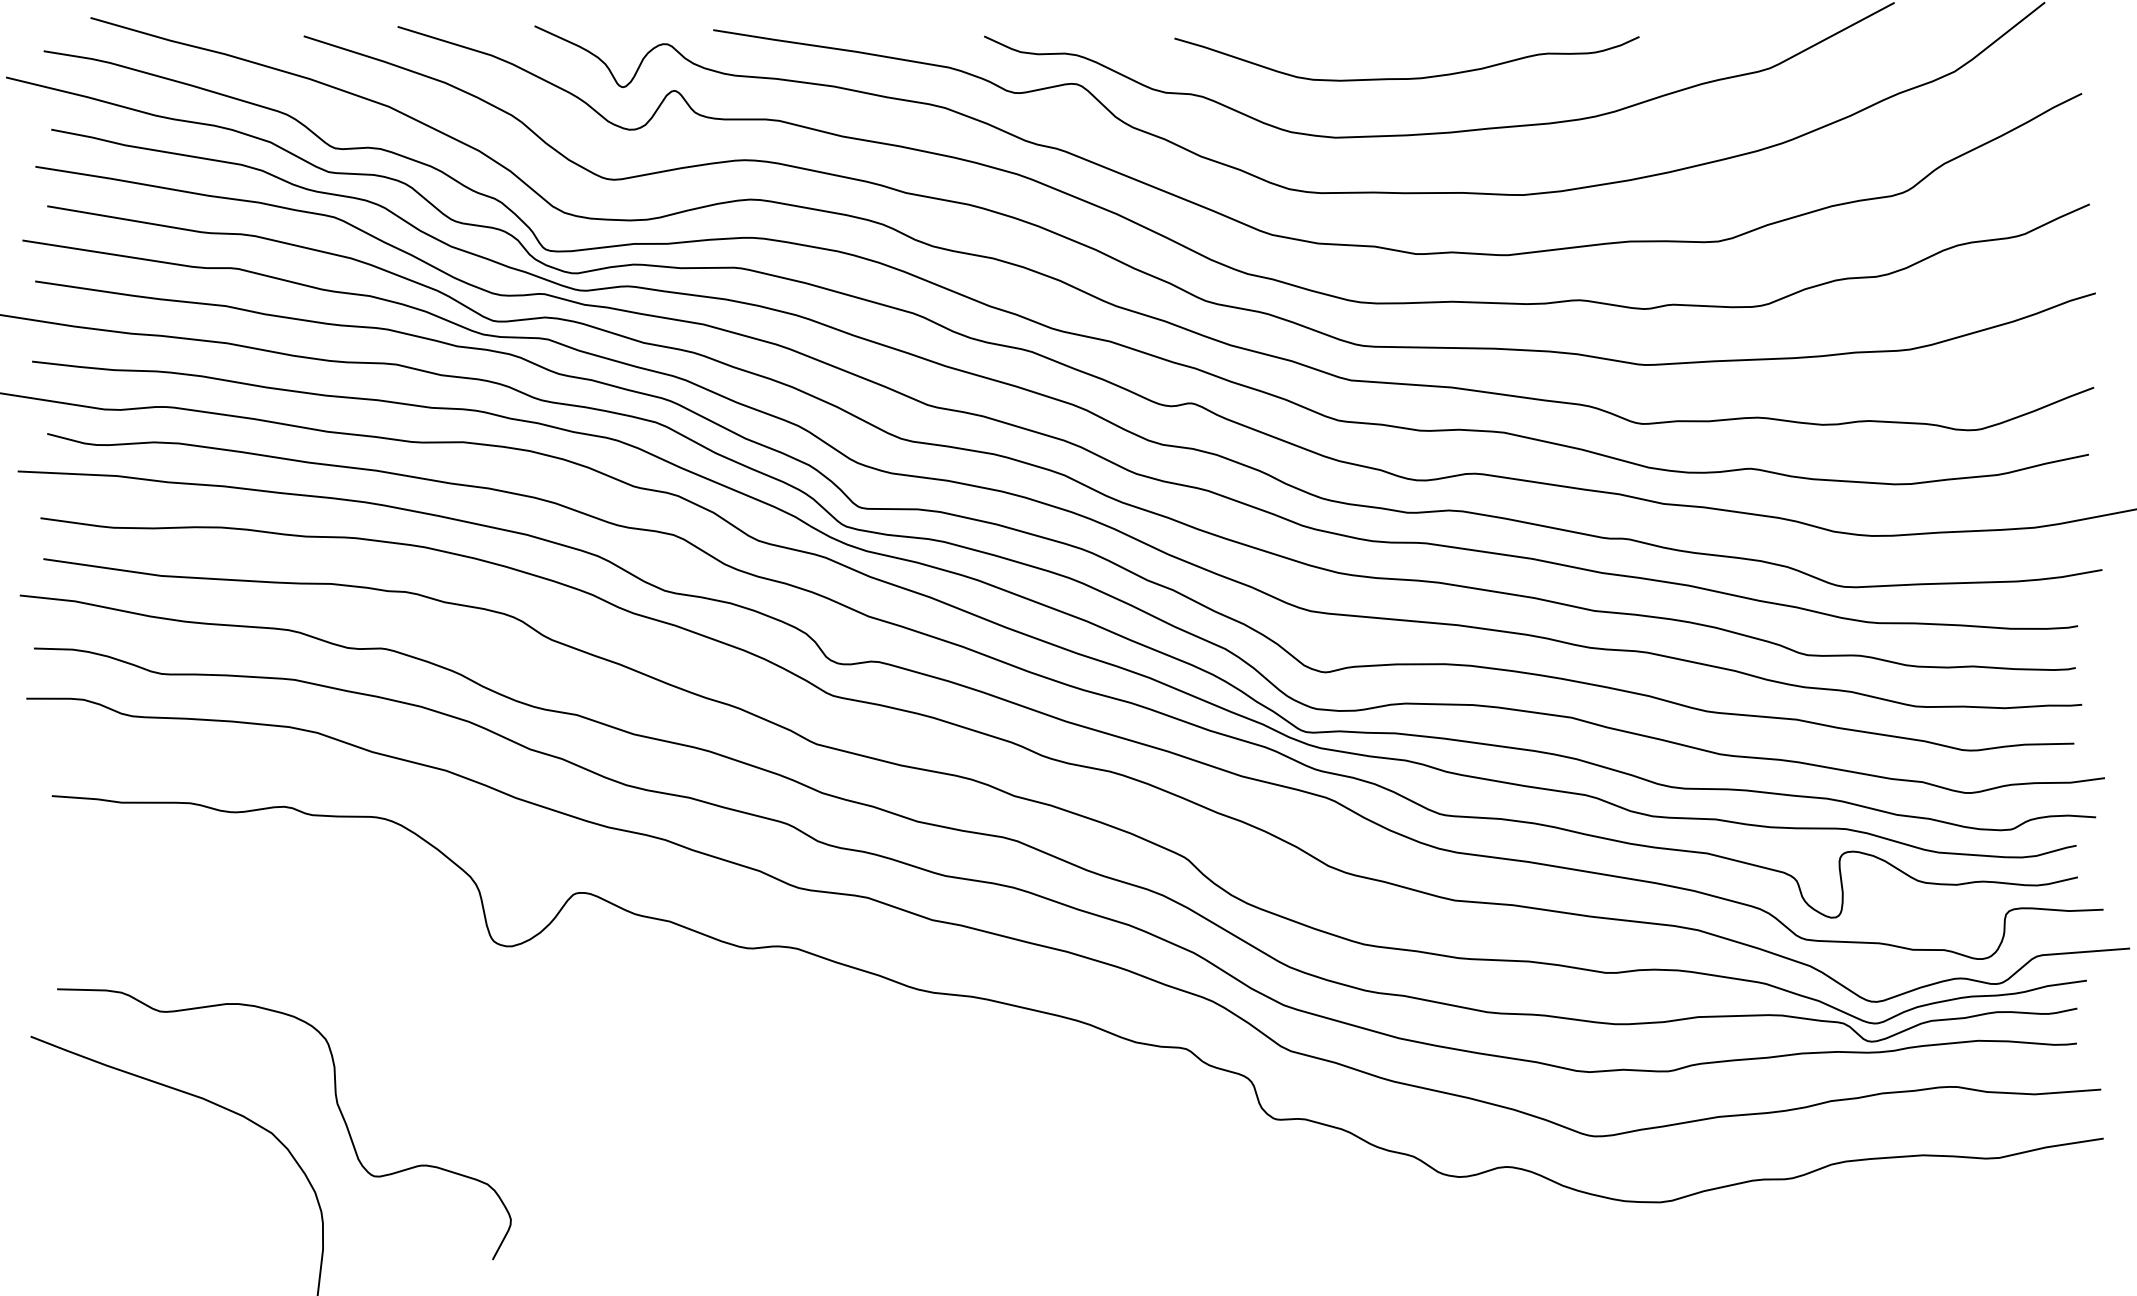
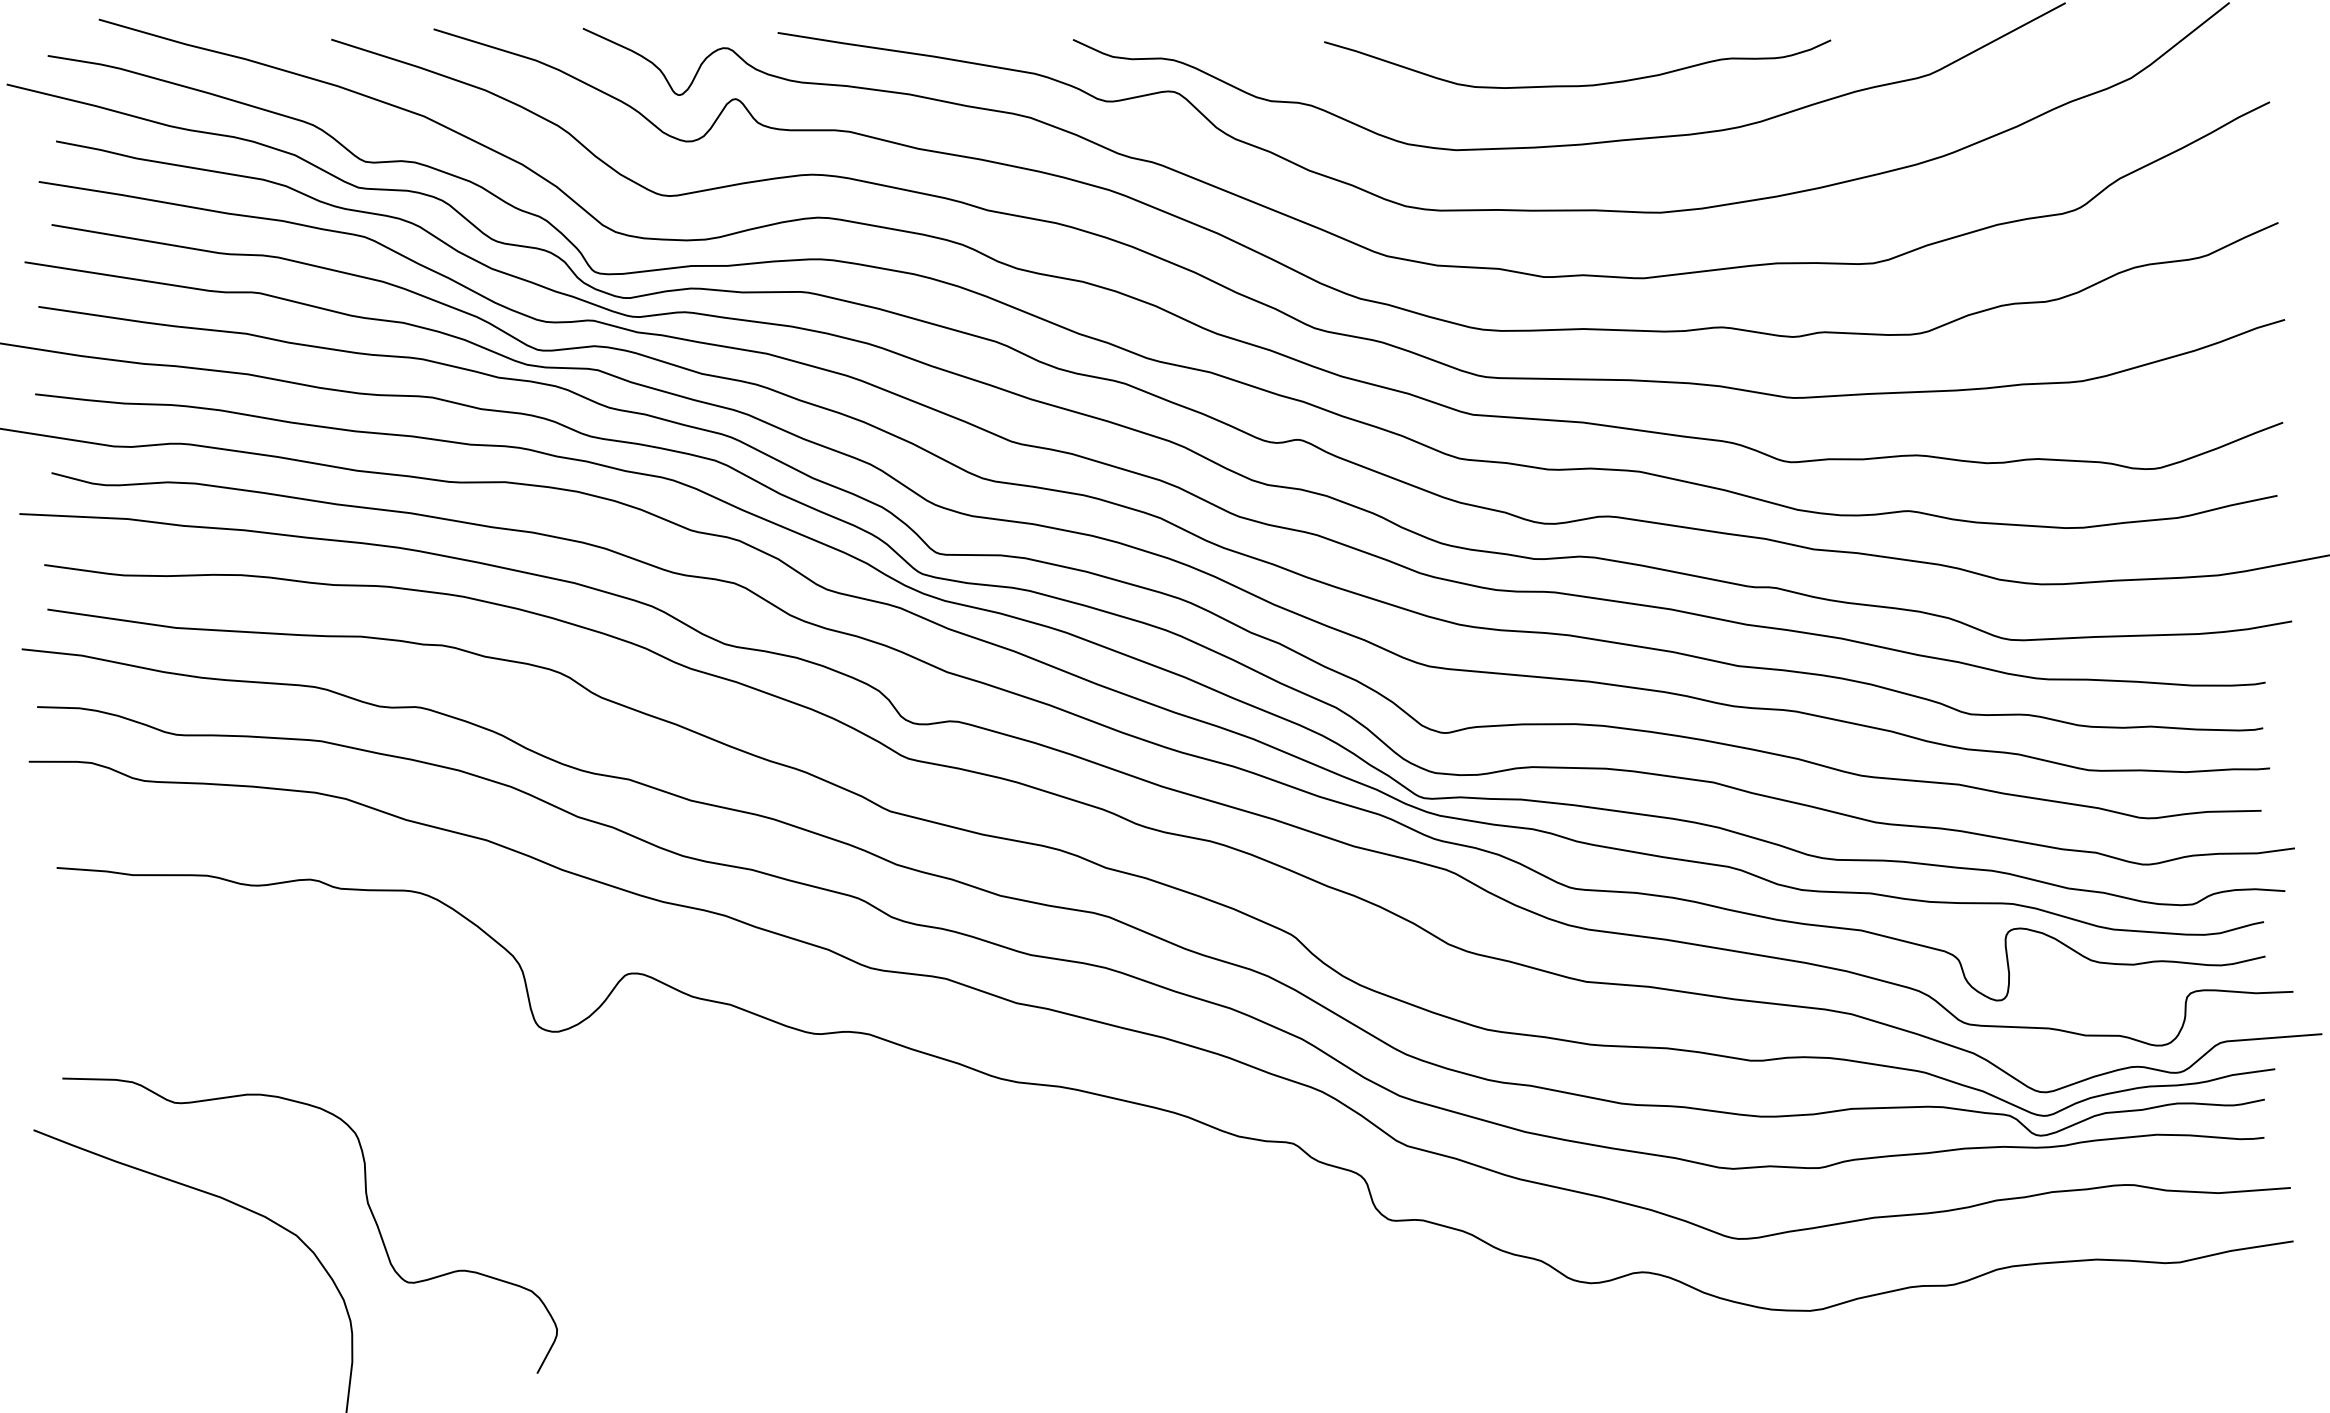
curve: (1411, 77) -> (1582, 84), moved

